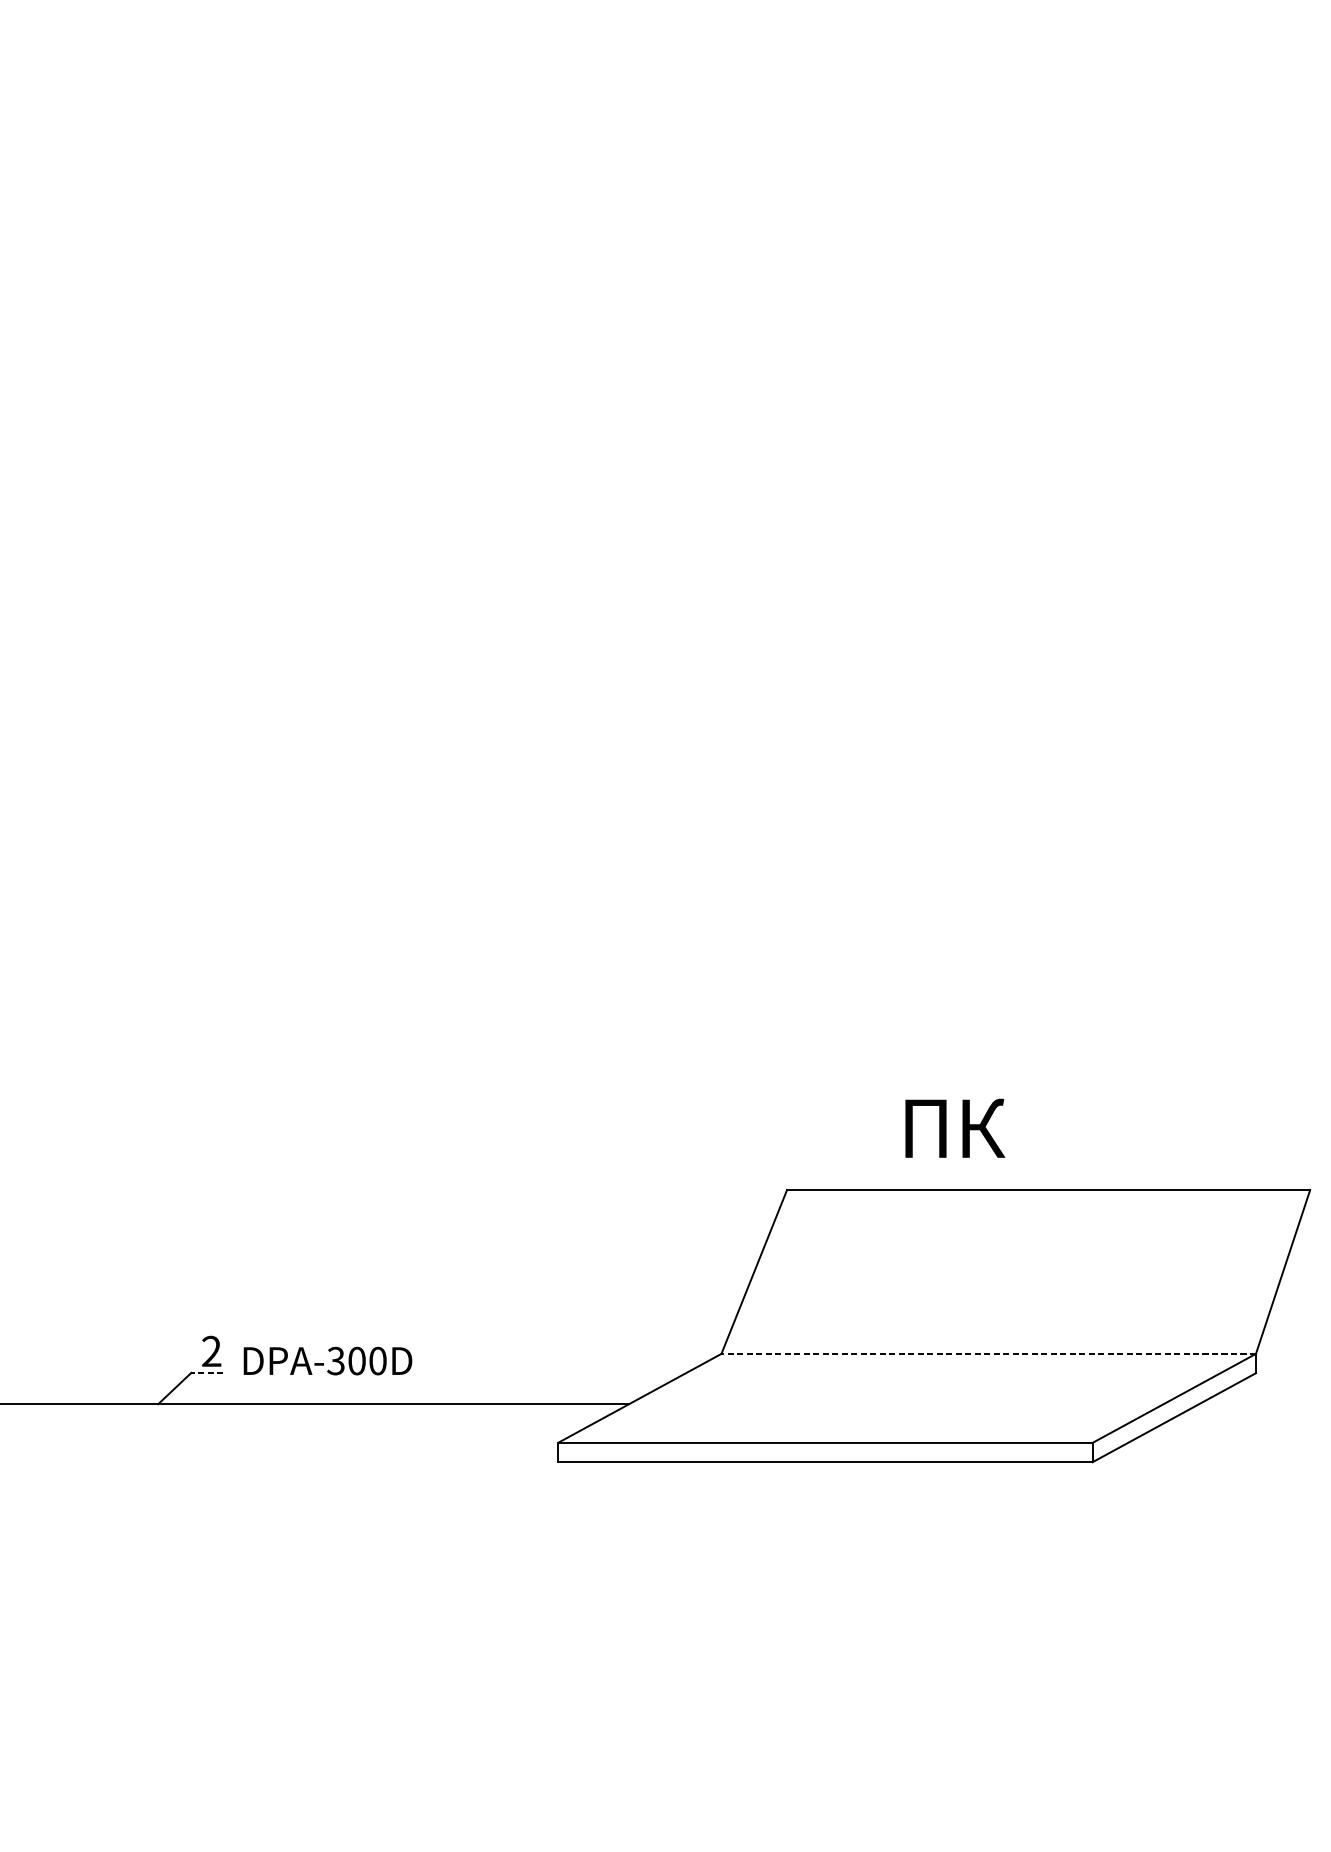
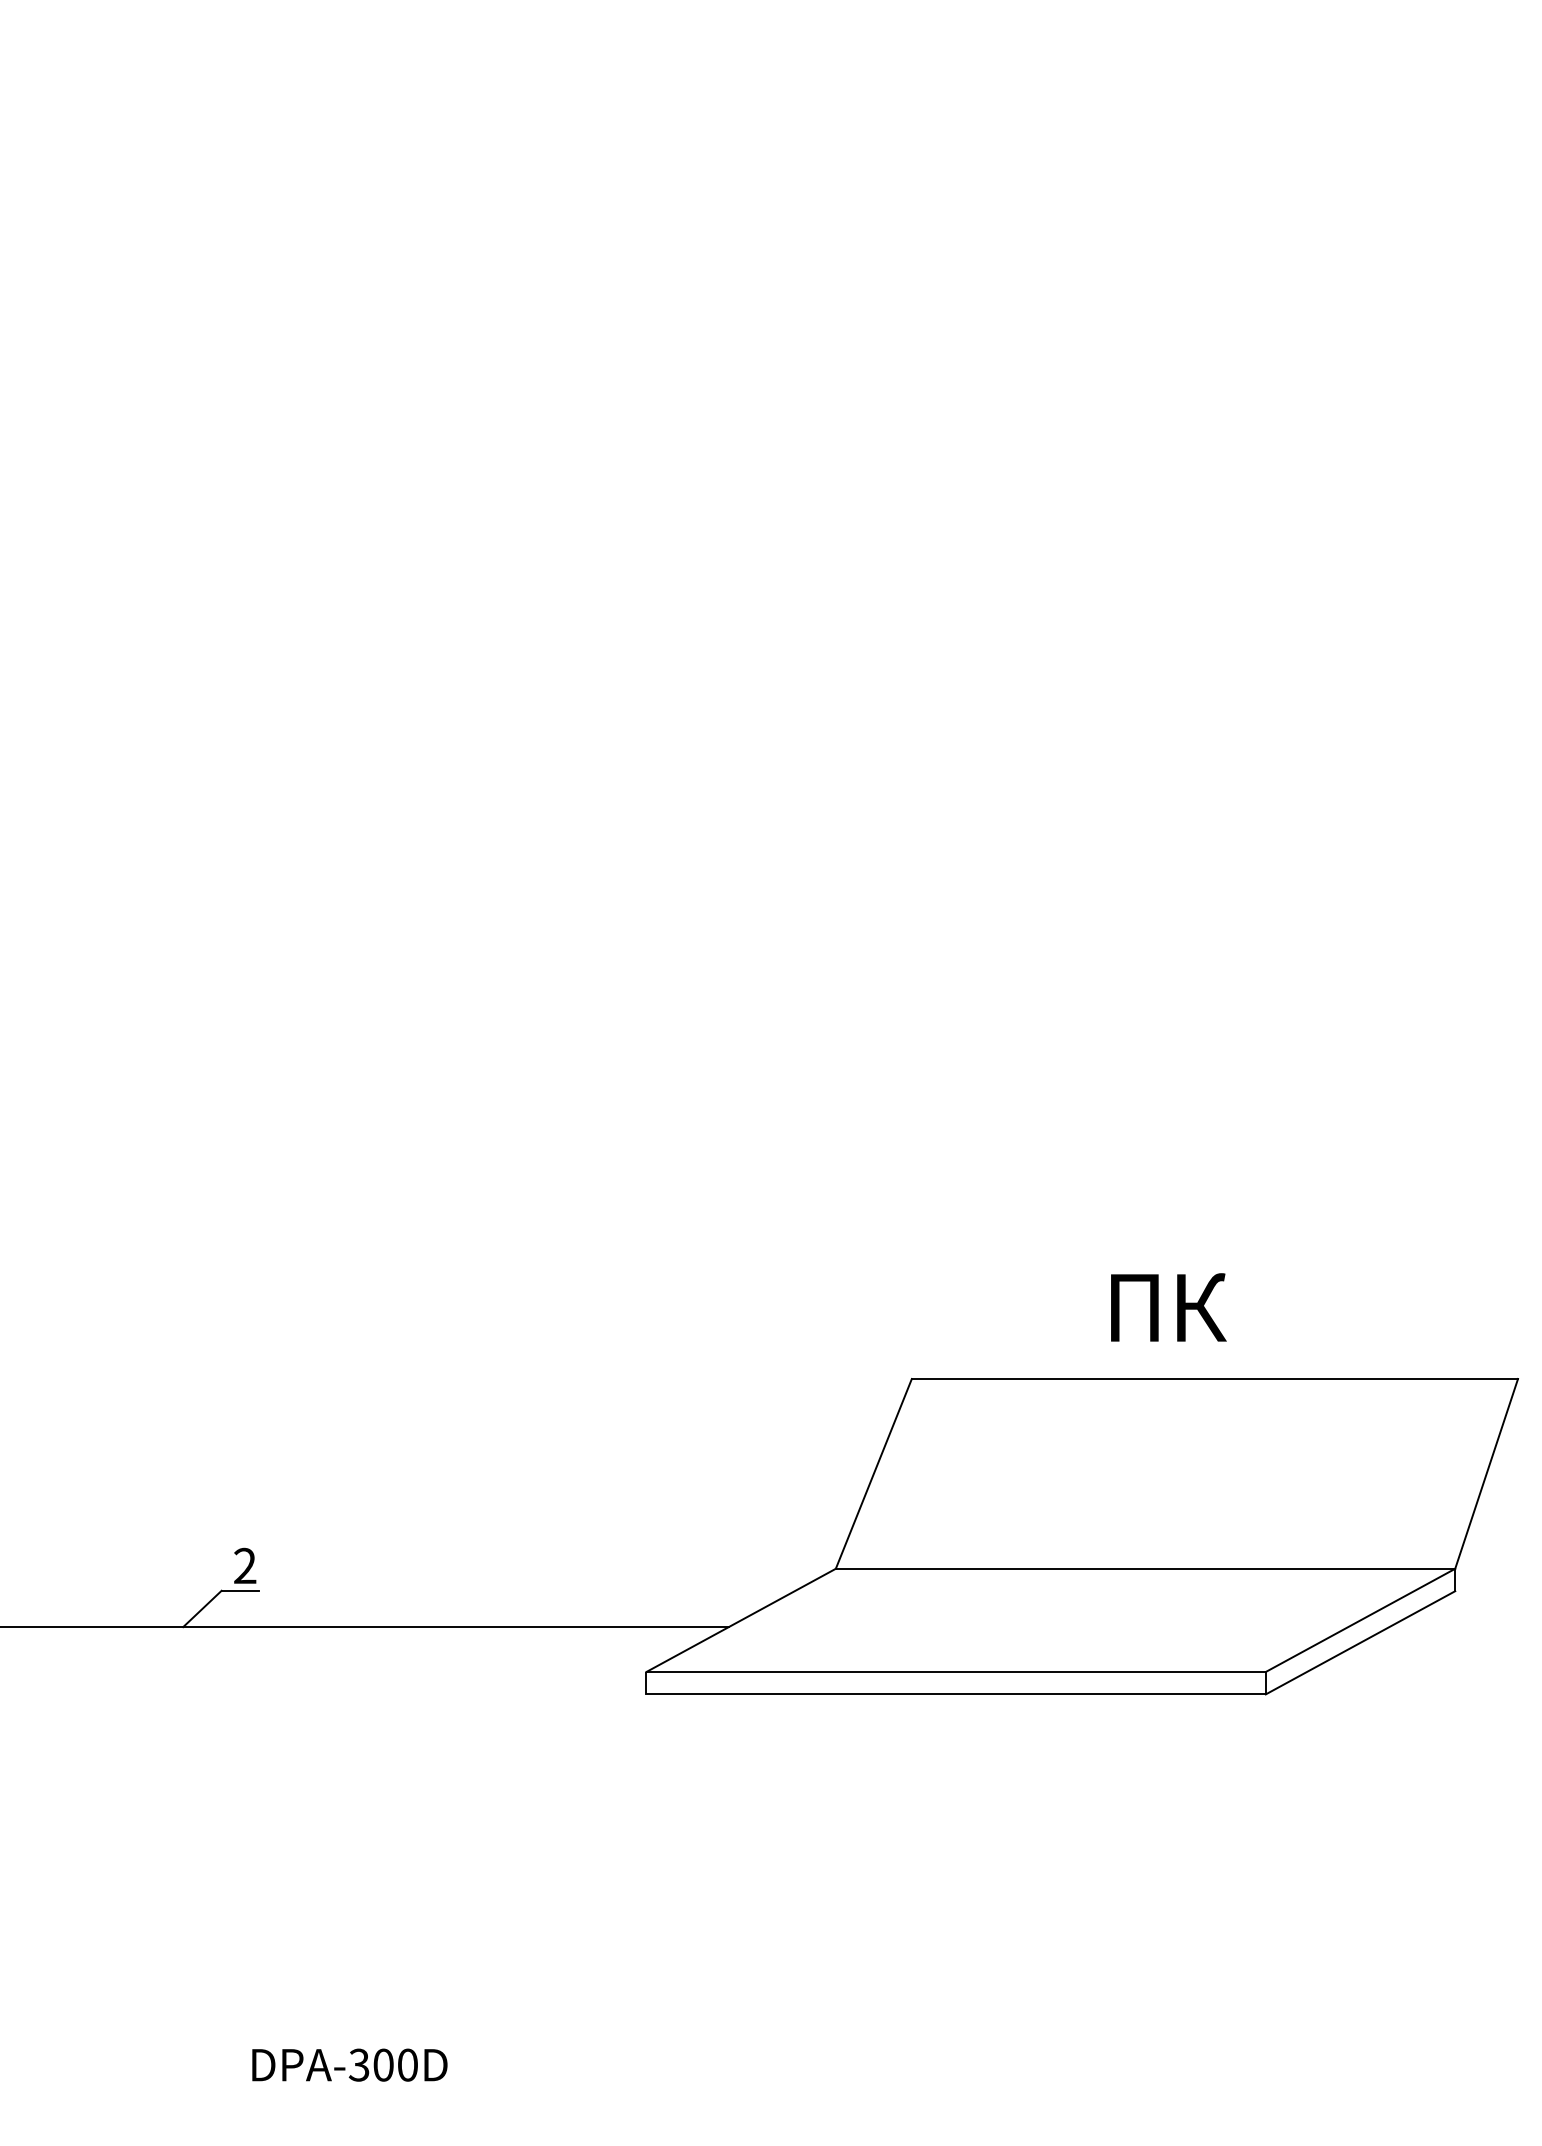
text: (955, 1128) -> (1168, 1307), moved
line: (988, 1353) -> (1145, 1568), dashed -> solid
text: (327, 1360) -> (349, 2064), moved
line: (207, 1372) -> (240, 1590), dashed -> solid

